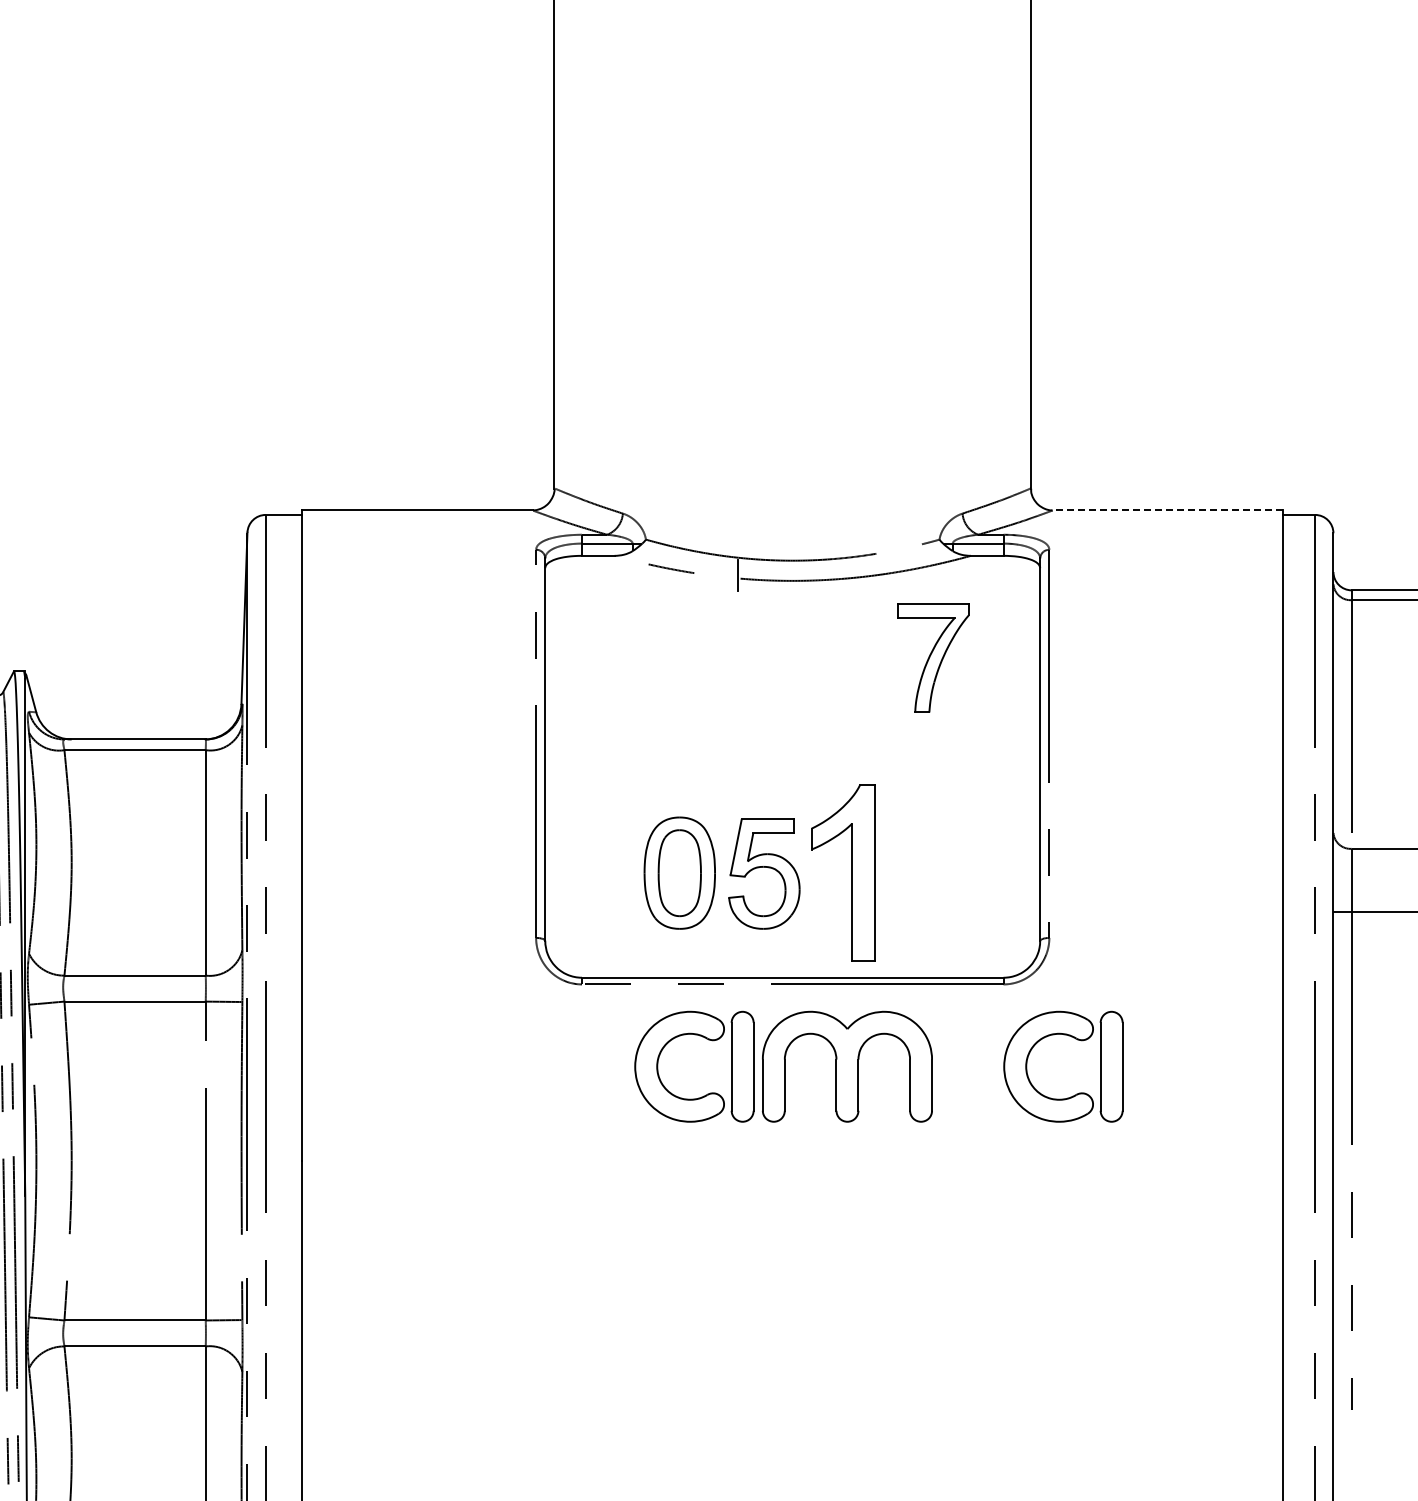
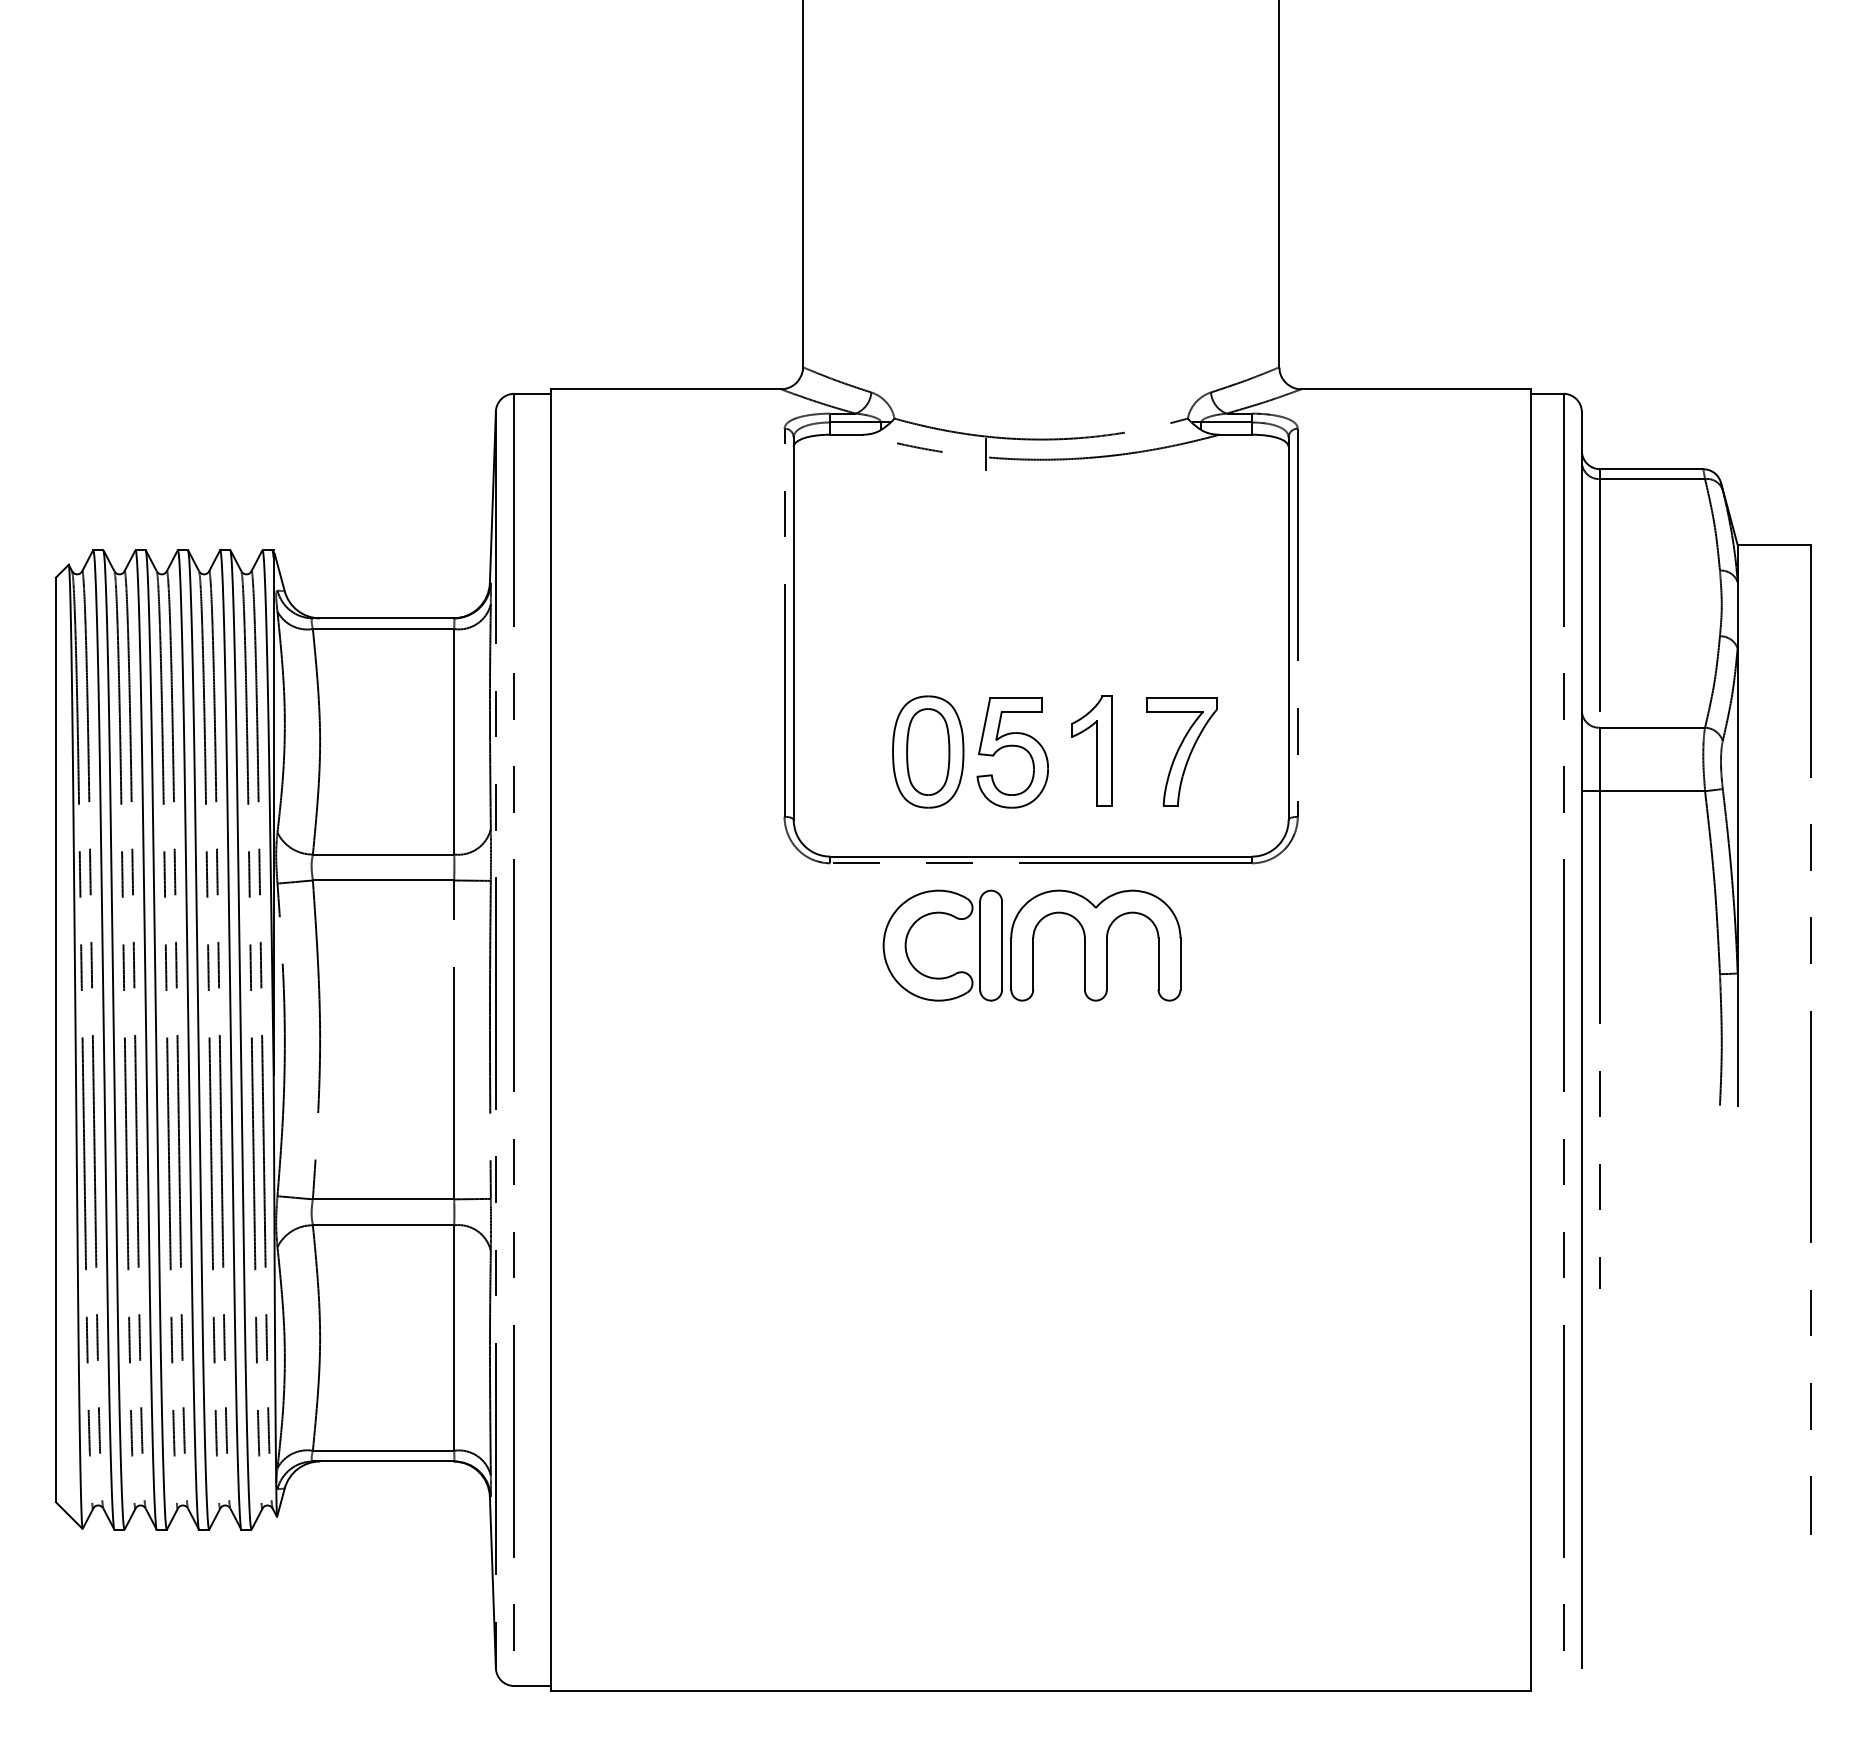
line: (1167, 510) -> (1415, 389), dashed -> solid
part: (933, 657) -> (1181, 751), moved
part: (843, 871) -> (1091, 750), size x0.62
part: (1076, 1039) -> (1324, 918), removed

